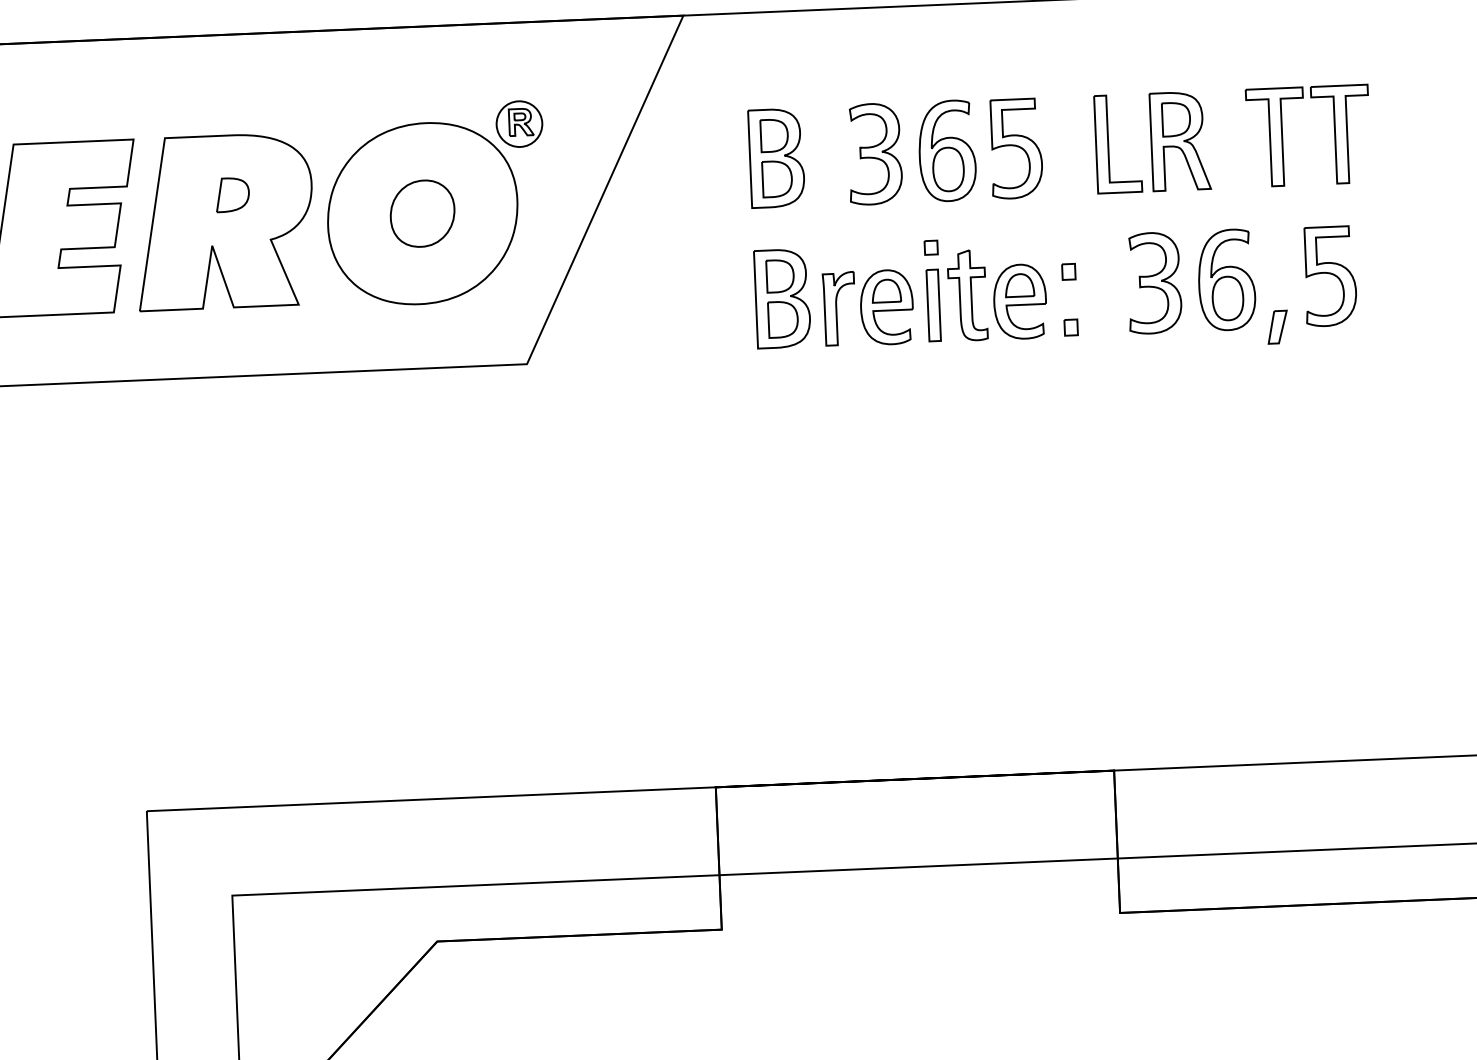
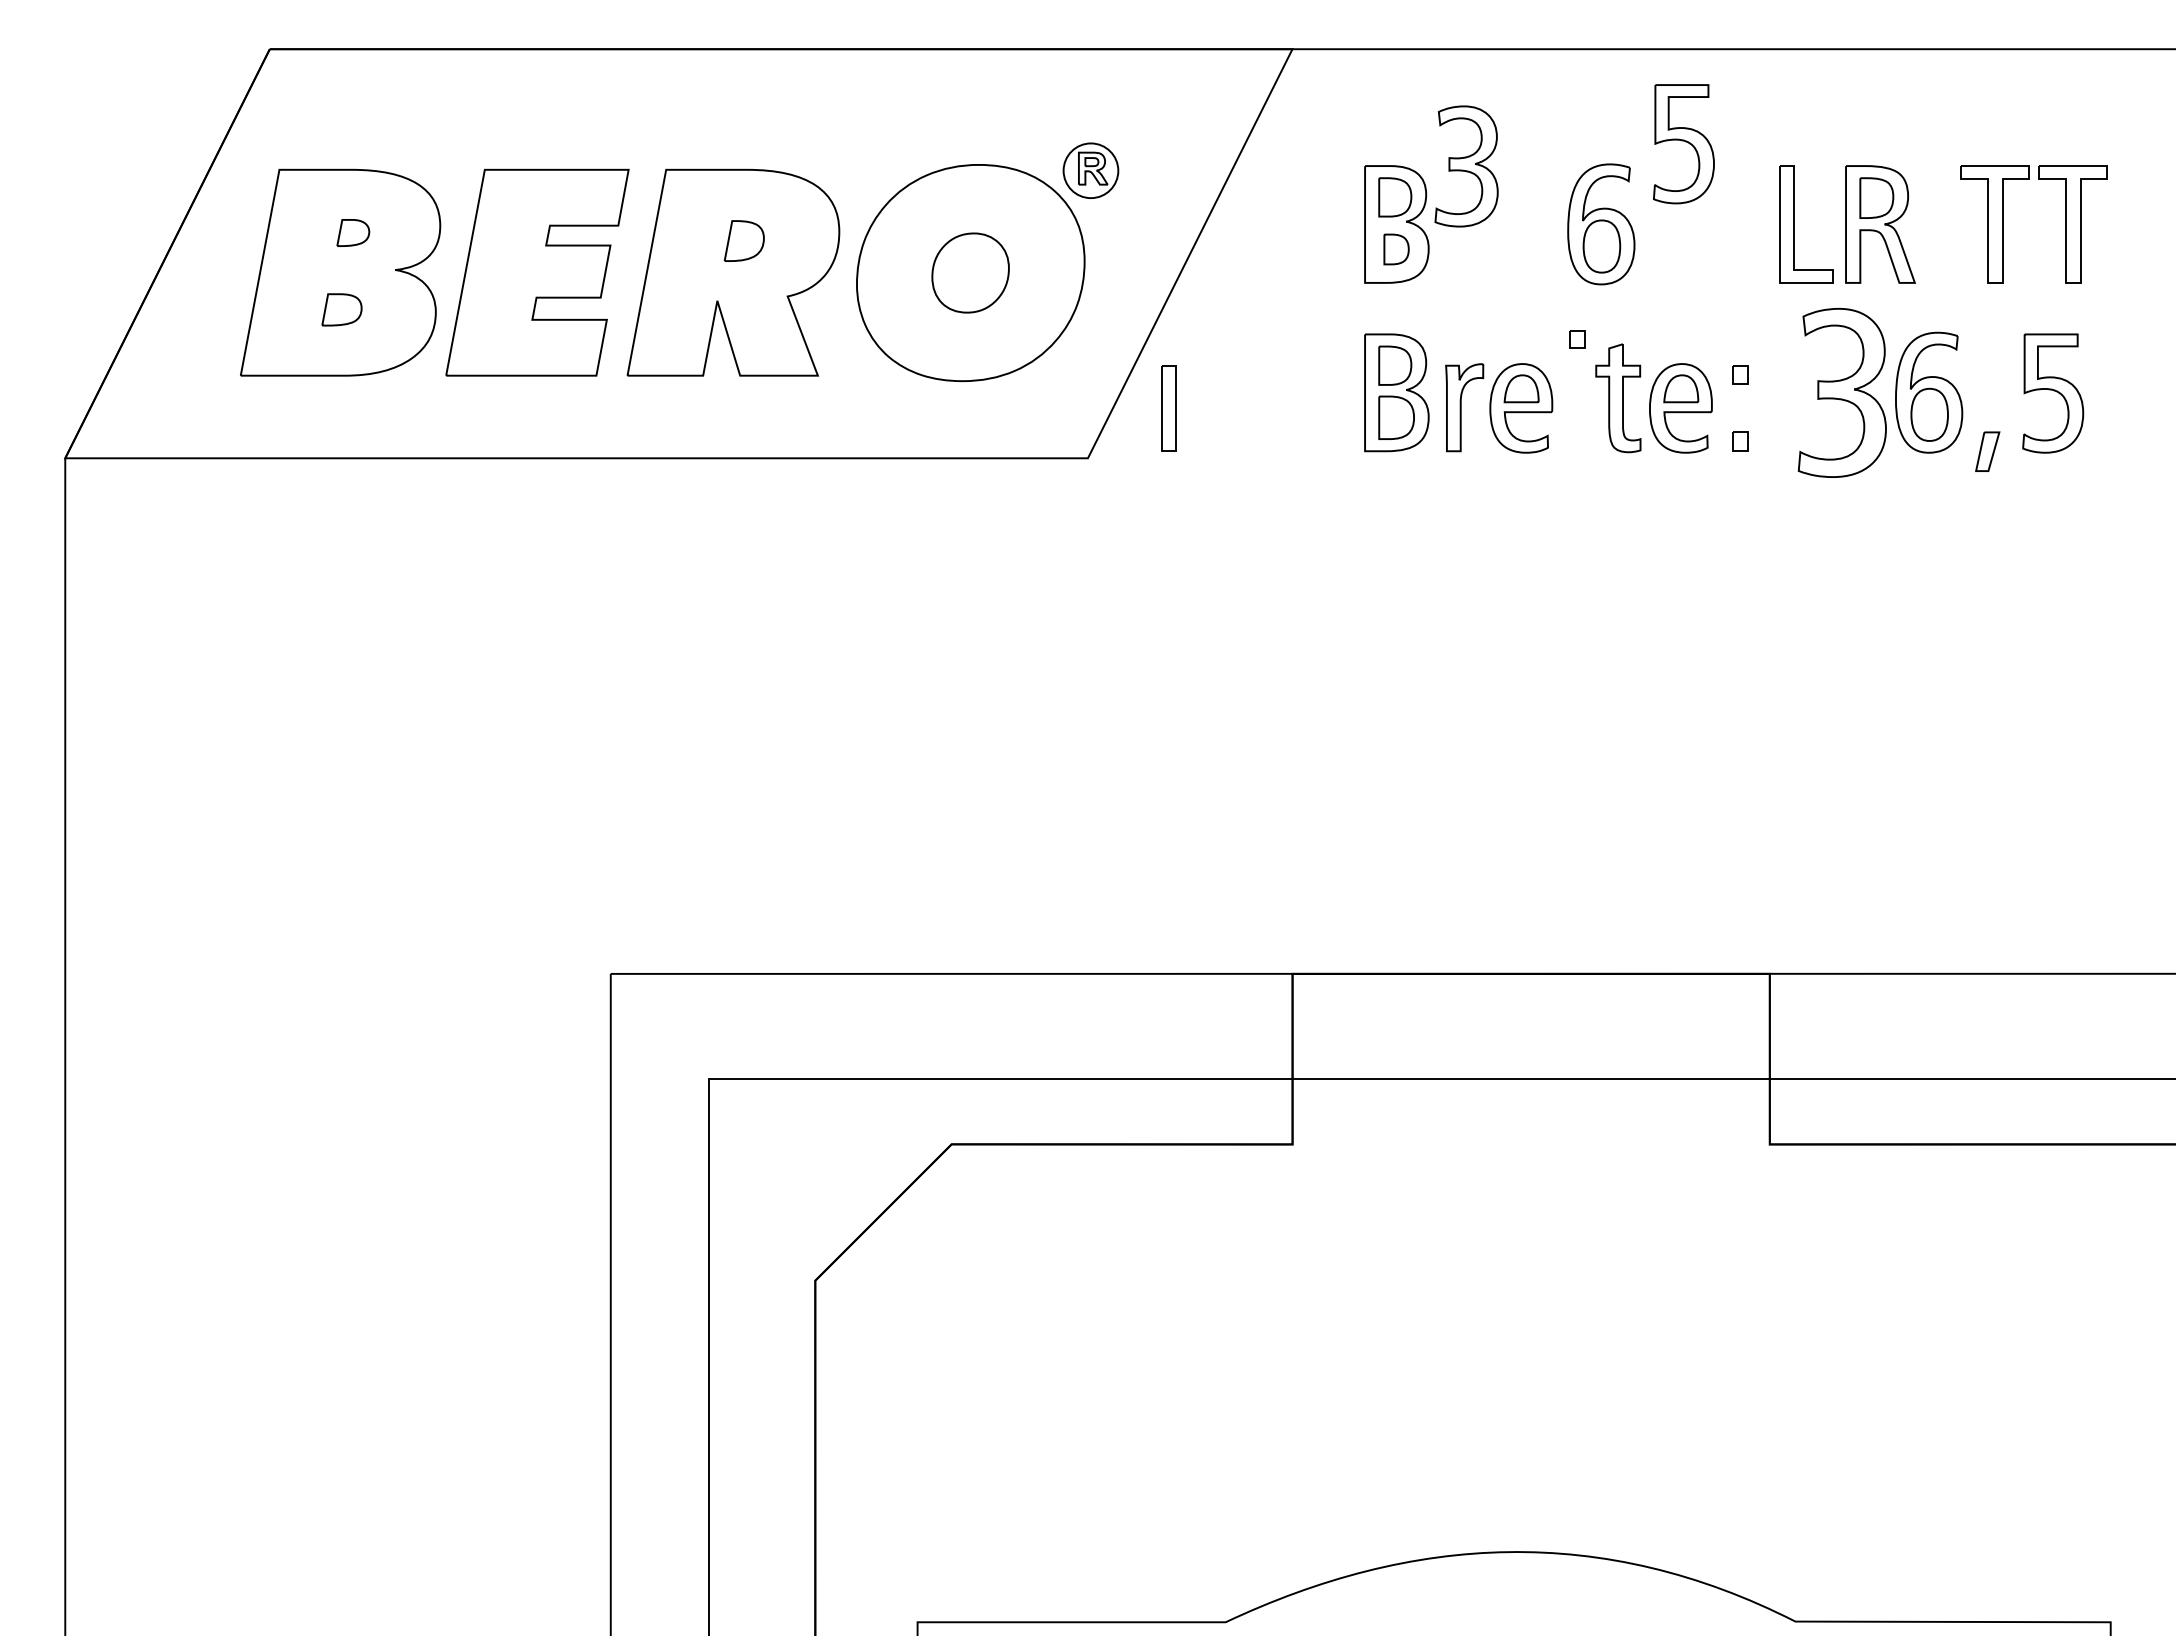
part: (1015, 149) -> (1683, 144), moved
part: (874, 154) -> (1466, 166), moved
part: (777, 179) -> (1396, 249), size x0.7
part: (1154, 282) -> (1842, 392), size x1.4
part: (933, 305) -> (1168, 408), moved

